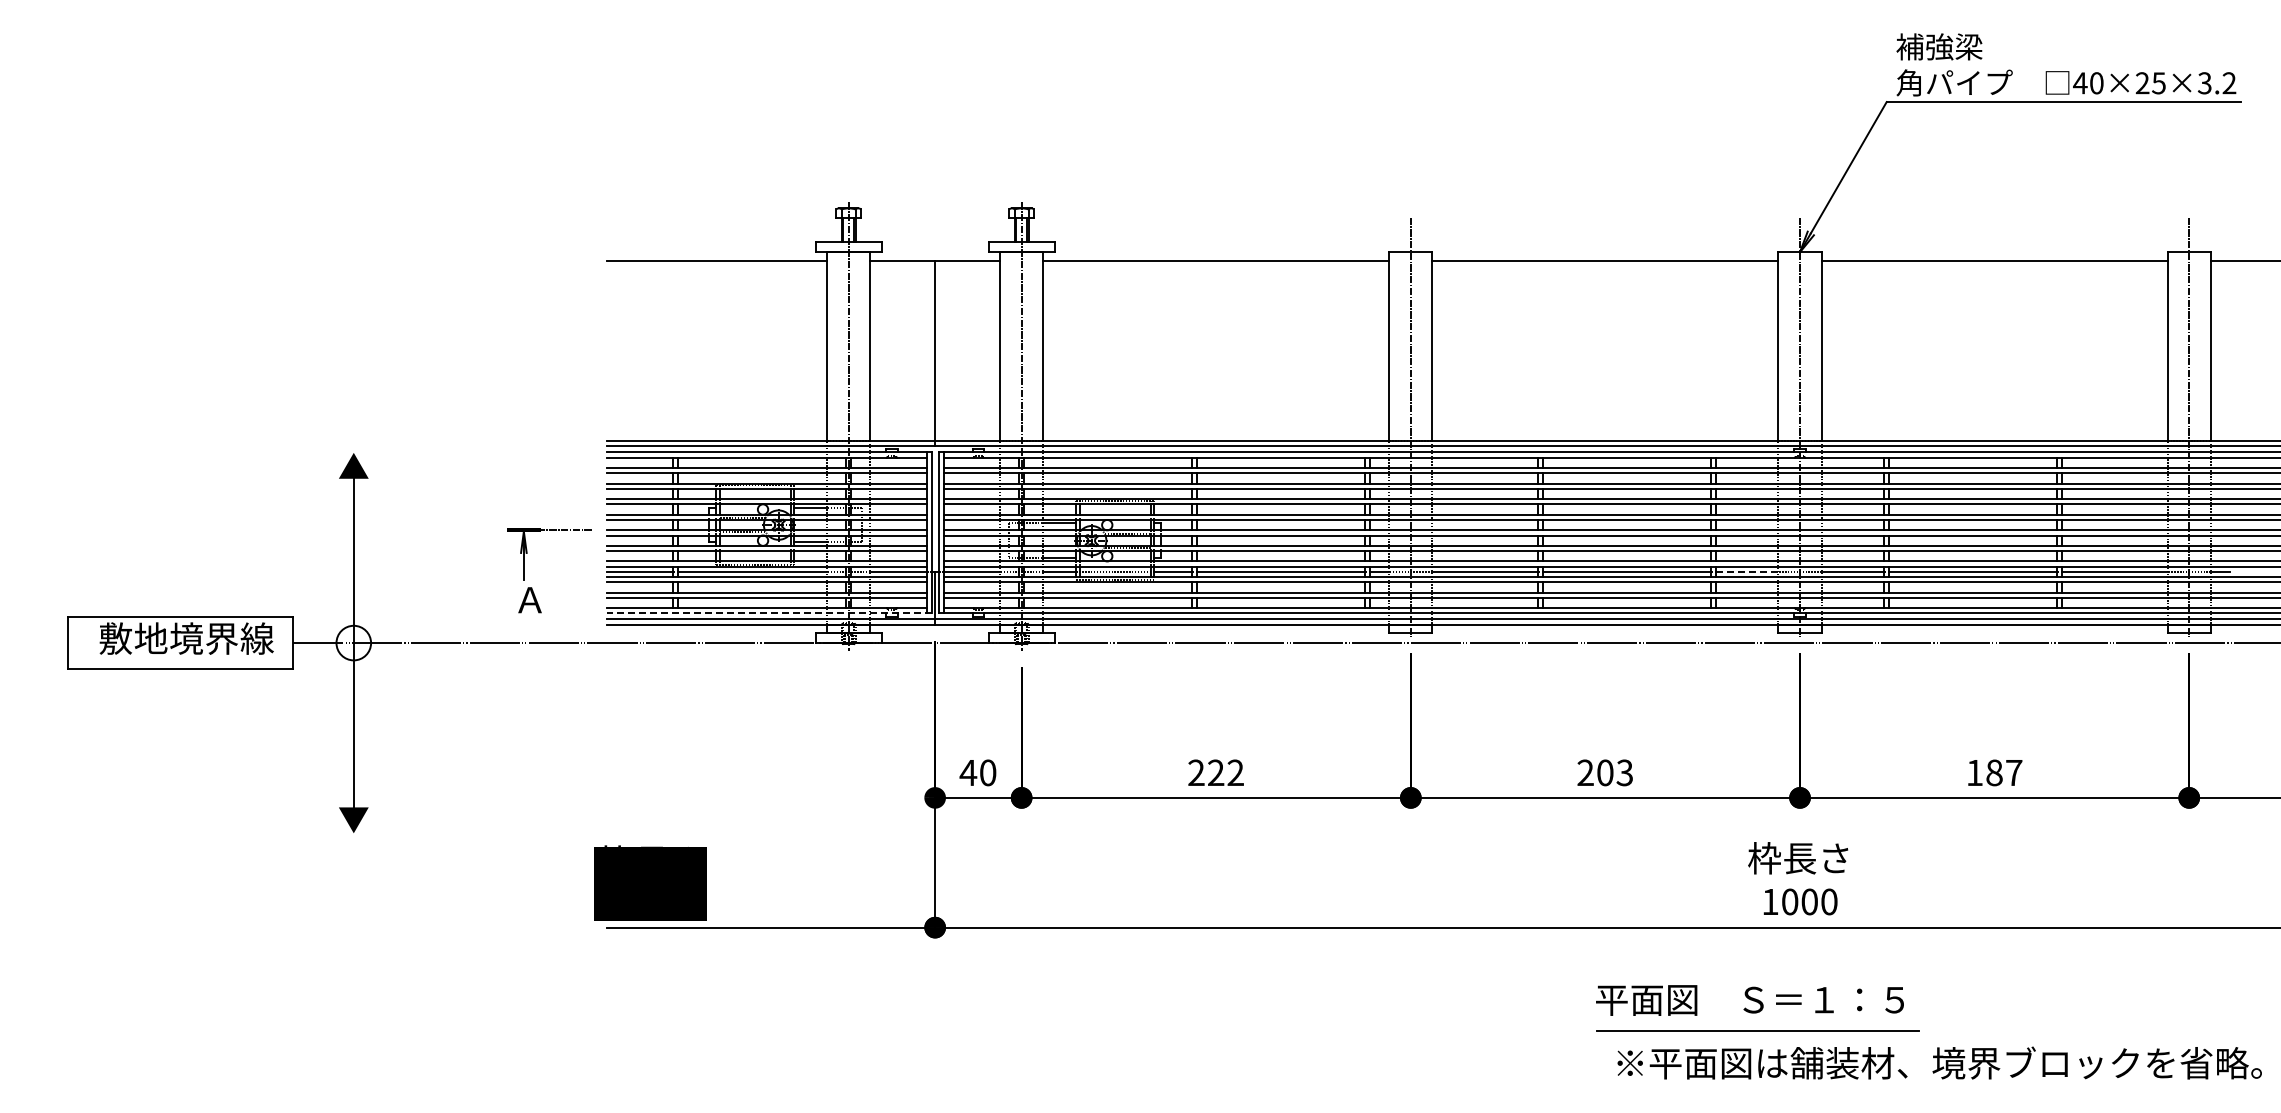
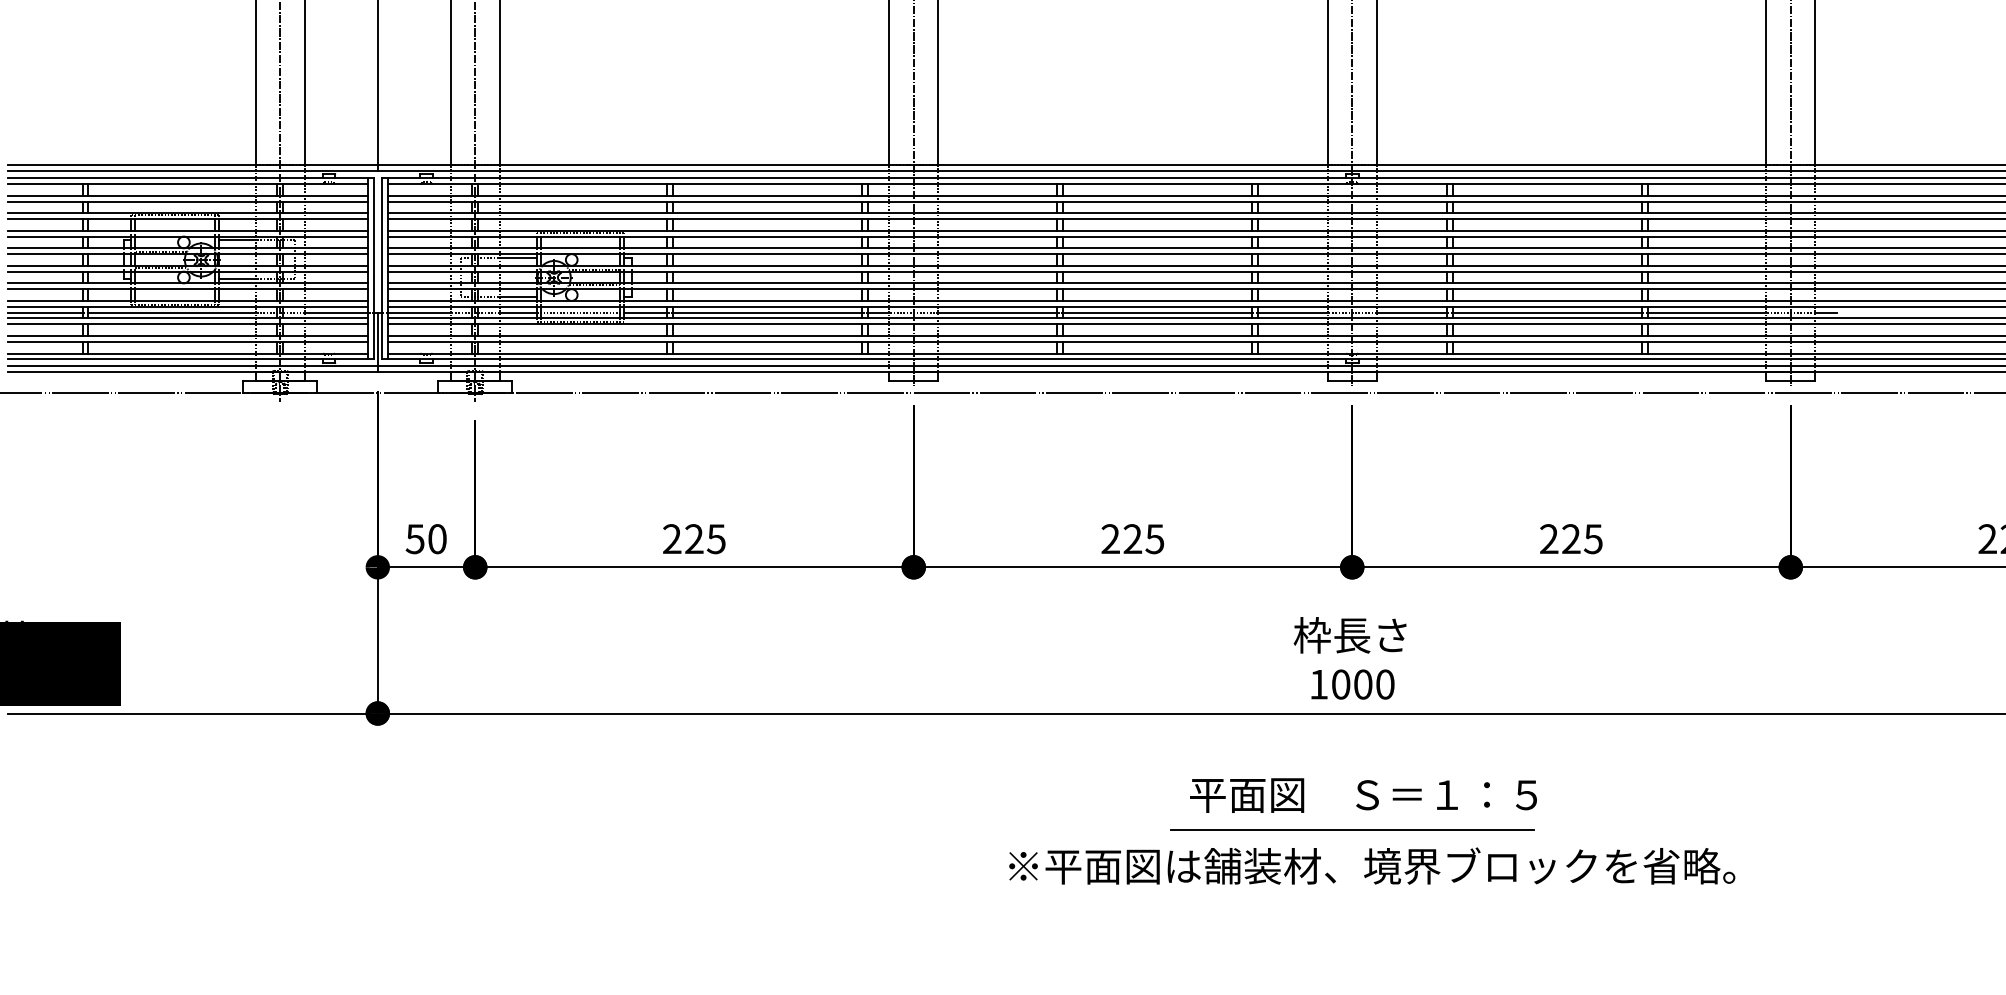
line: (1746, 572) -> (1291, 313), dashed -> solid
line: (769, 613) -> (191, 359), dashed -> solid
text: (1235, 772) -> (716, 538), 222 -> 225
text: (1614, 772) -> (1143, 538), 203 -> 225
text: (1994, 772) -> (1571, 538), 187 -> 225
text: (968, 773) -> (415, 539), 40 -> 50
text: (1749, 1000) -> (1362, 795), moved
line: (1757, 1030) -> (1351, 829), moved
text: (1939, 1062) -> (1371, 865), moved

